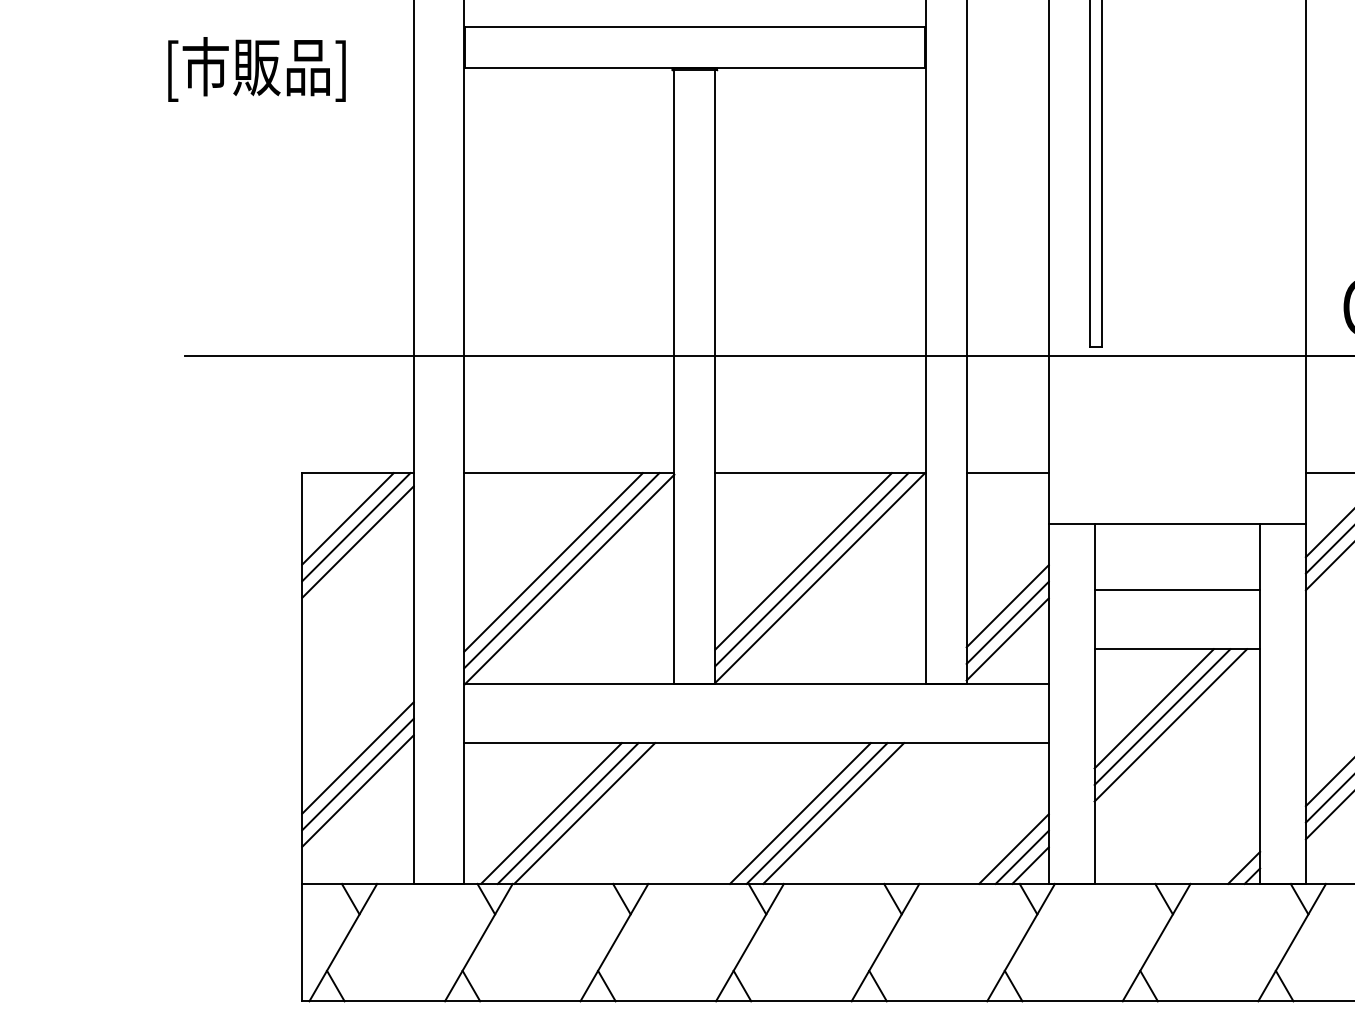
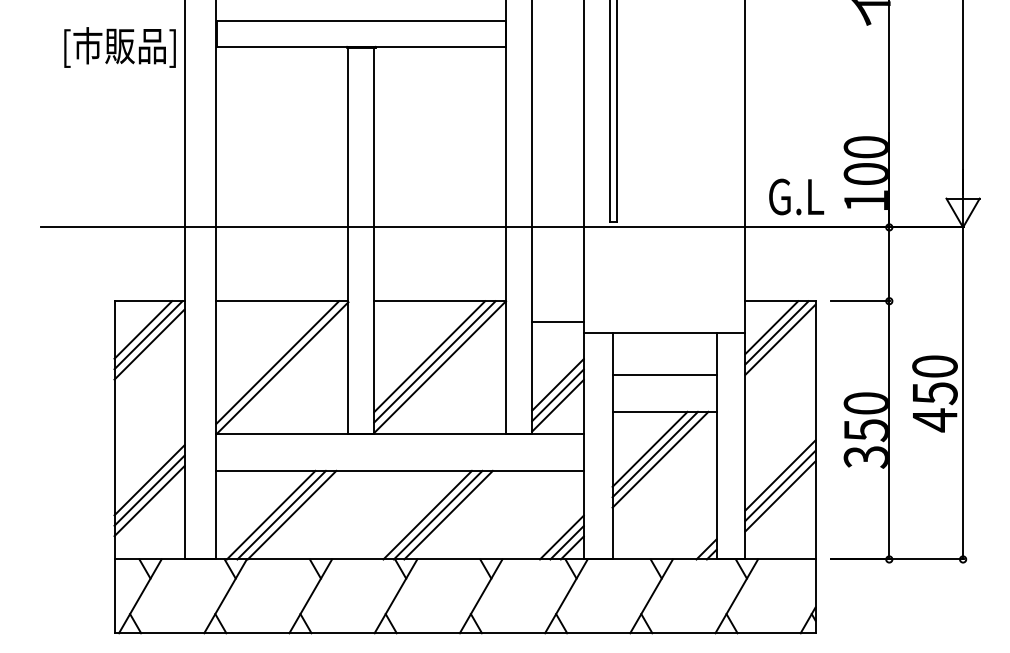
text: (256, 69) -> (119, 47), moved
line: (1006, 473) -> (557, 322), moved
line: (553, 562) -> (272, 357), removed

